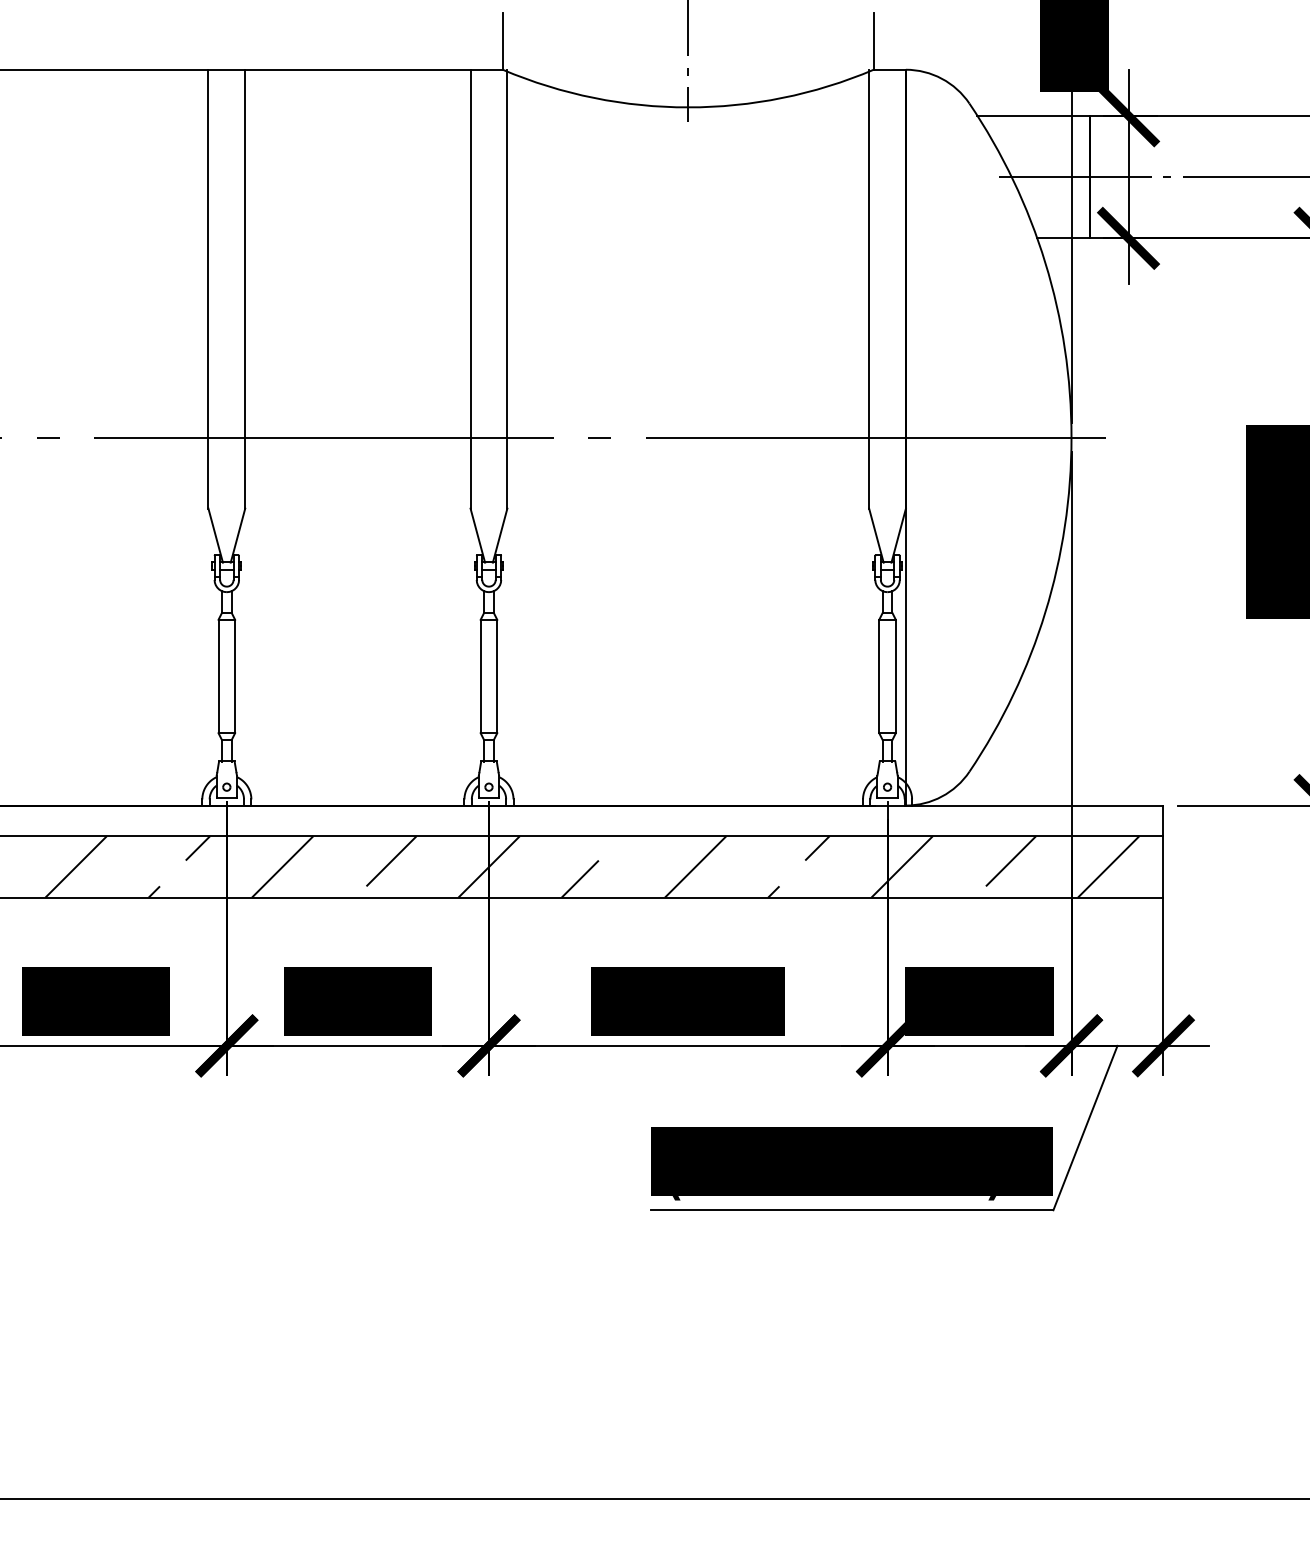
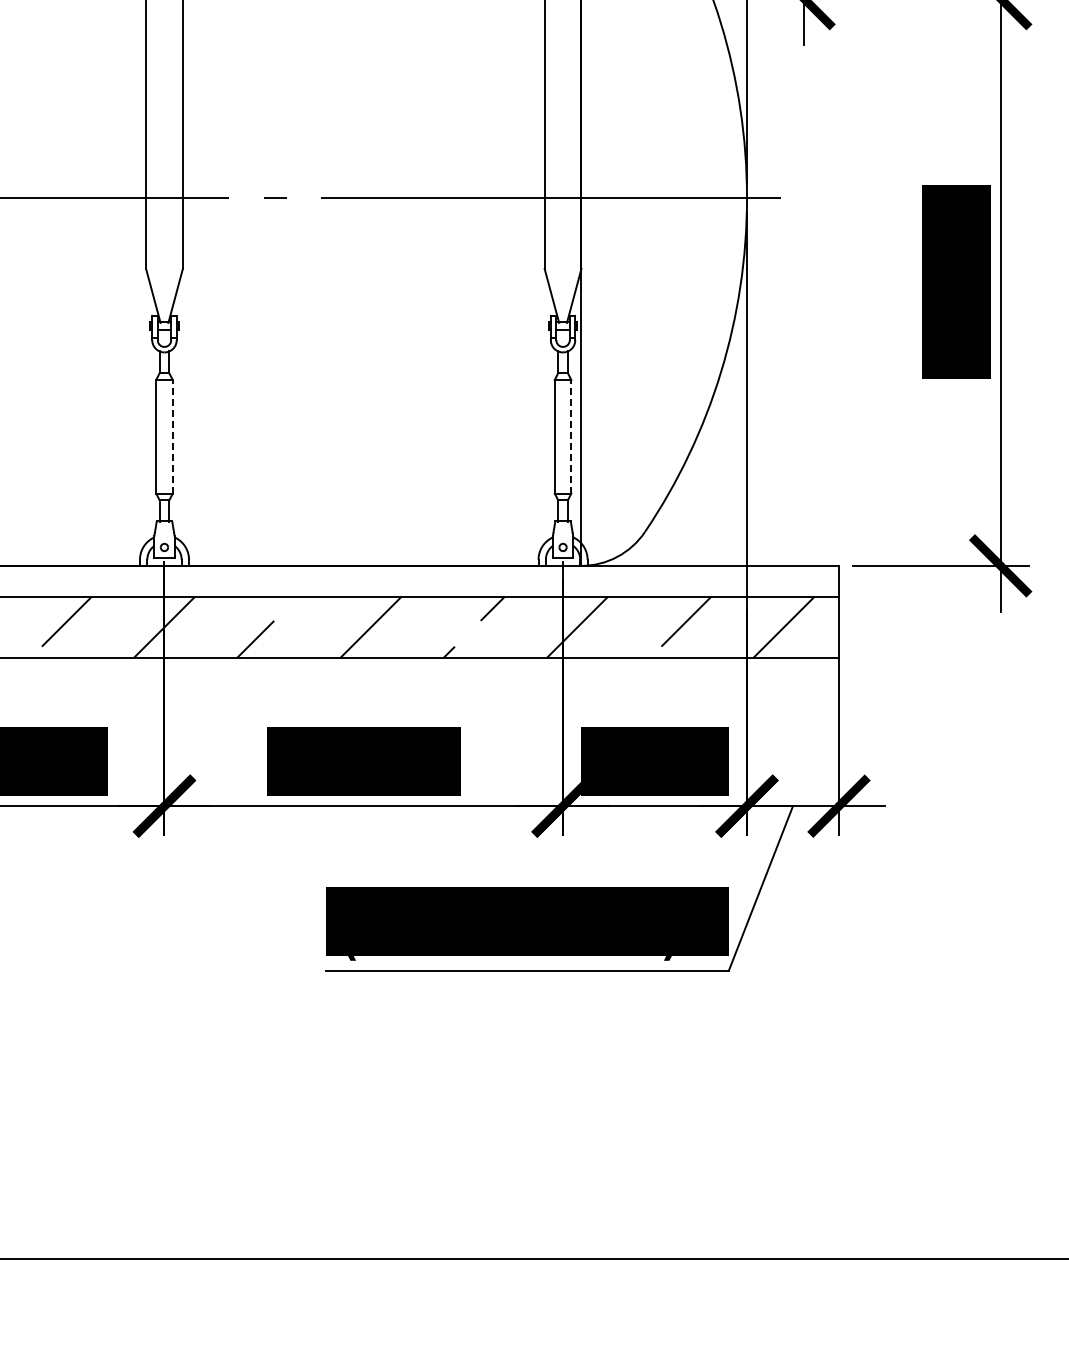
line: (497, 676) -> (173, 436), solid -> dashed
line: (895, 676) -> (571, 436), solid -> dashed

